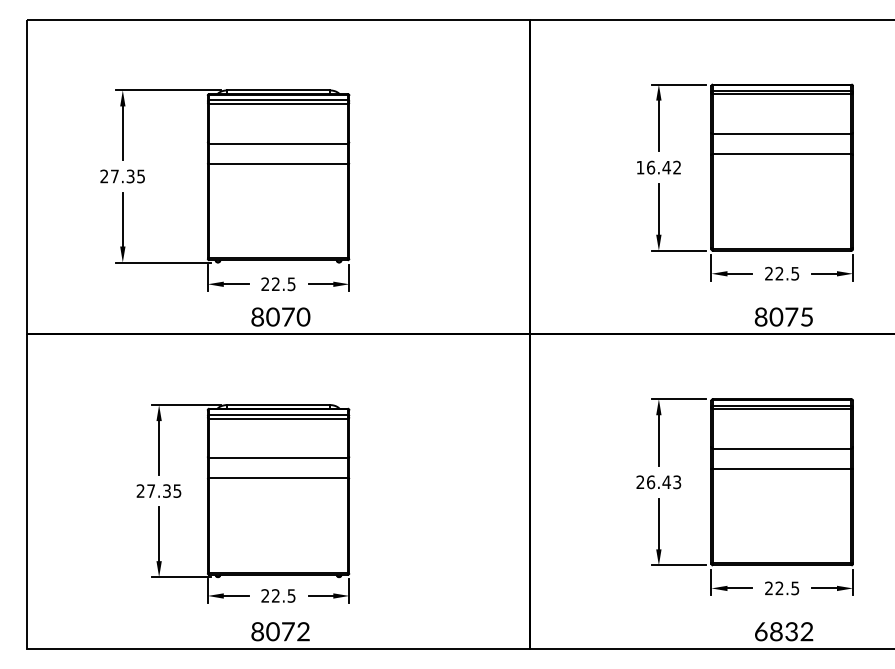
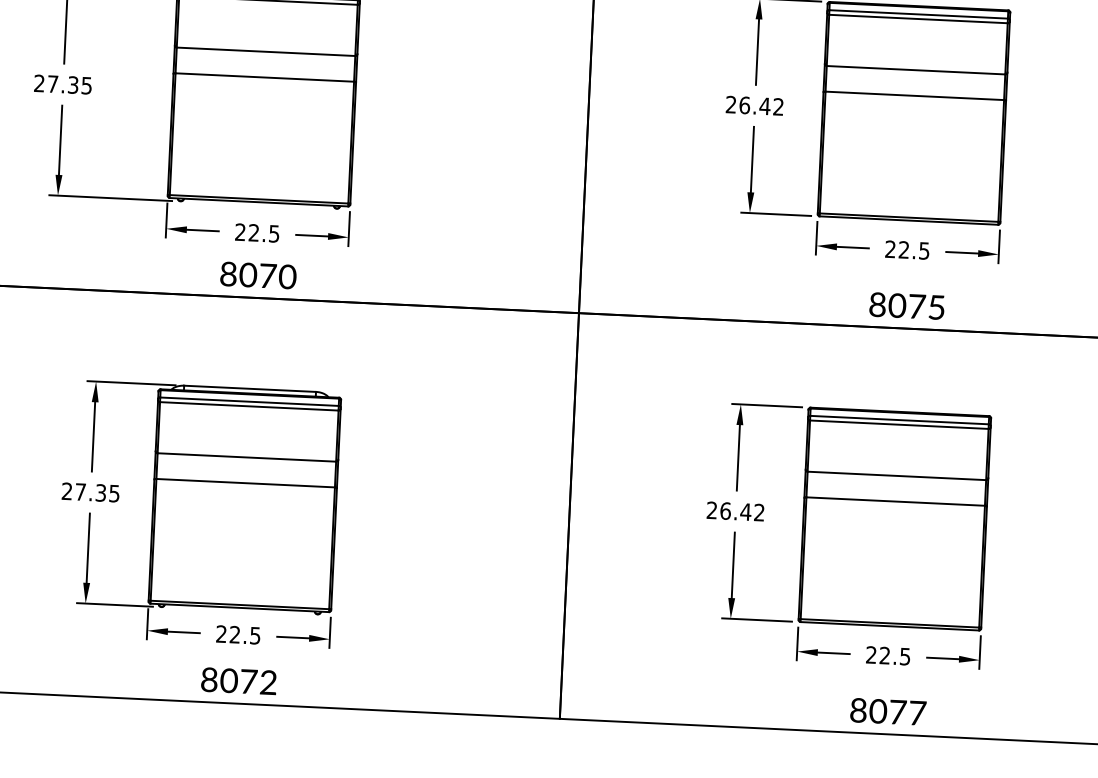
text: (640, 167) -> (731, 104), 16.42 -> 26.42
text: (677, 482) -> (759, 512), 26.43 -> 26.42
text: (783, 631) -> (887, 711), 6832 -> 8077

